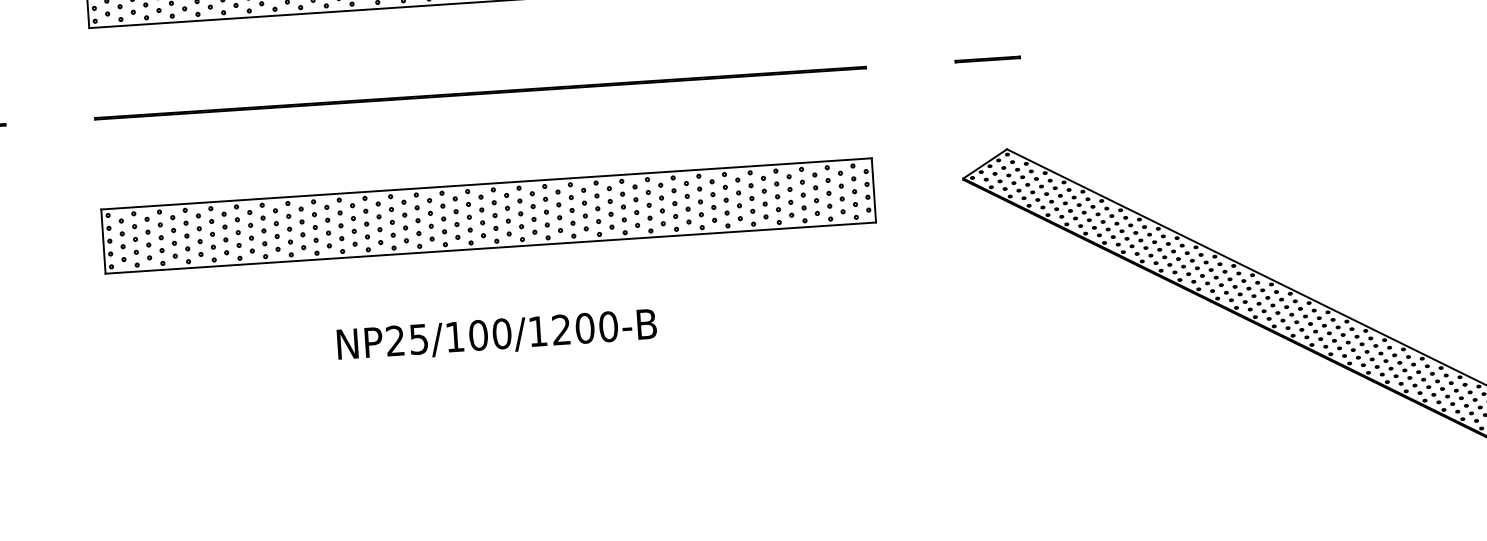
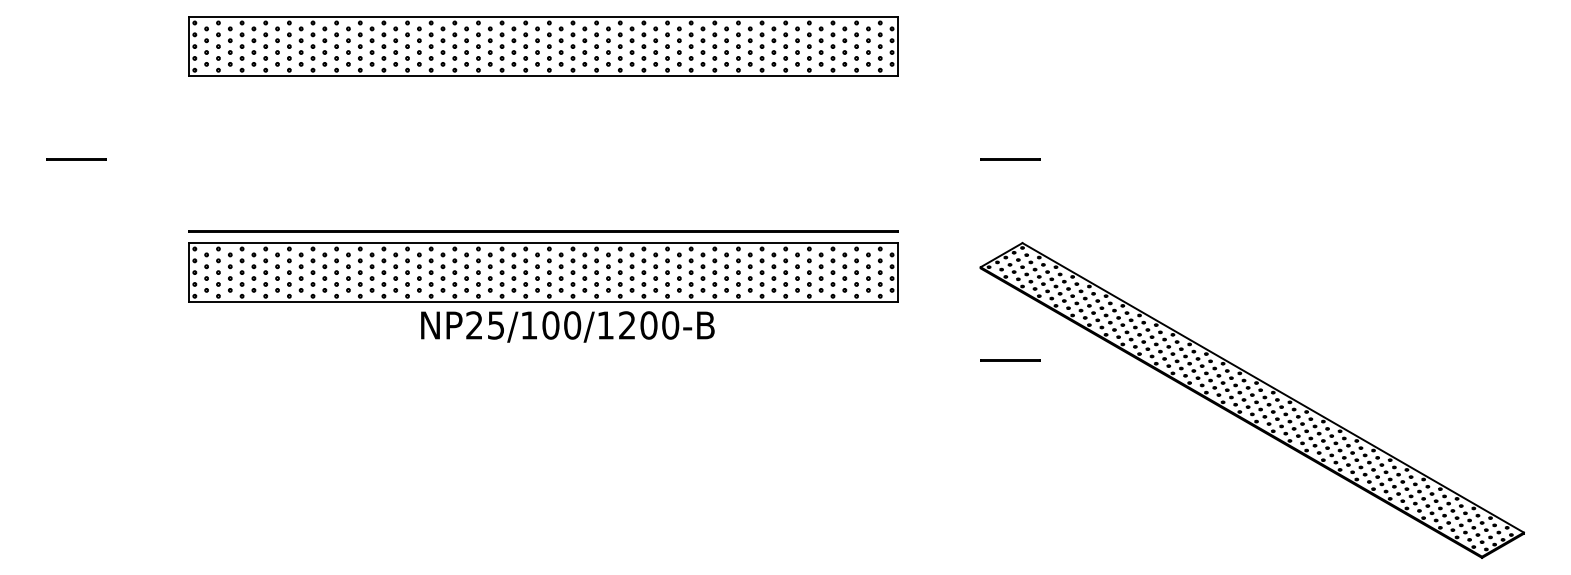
line: (480, 93) -> (543, 231), moved
line: (1002, 277) -> (1010, 360), added
text: (496, 335) -> (567, 326), moved

